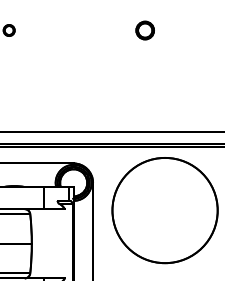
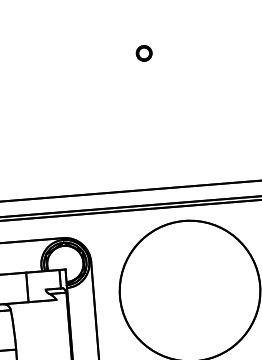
part: (144, 30) -> (143, 53), size x0.62

